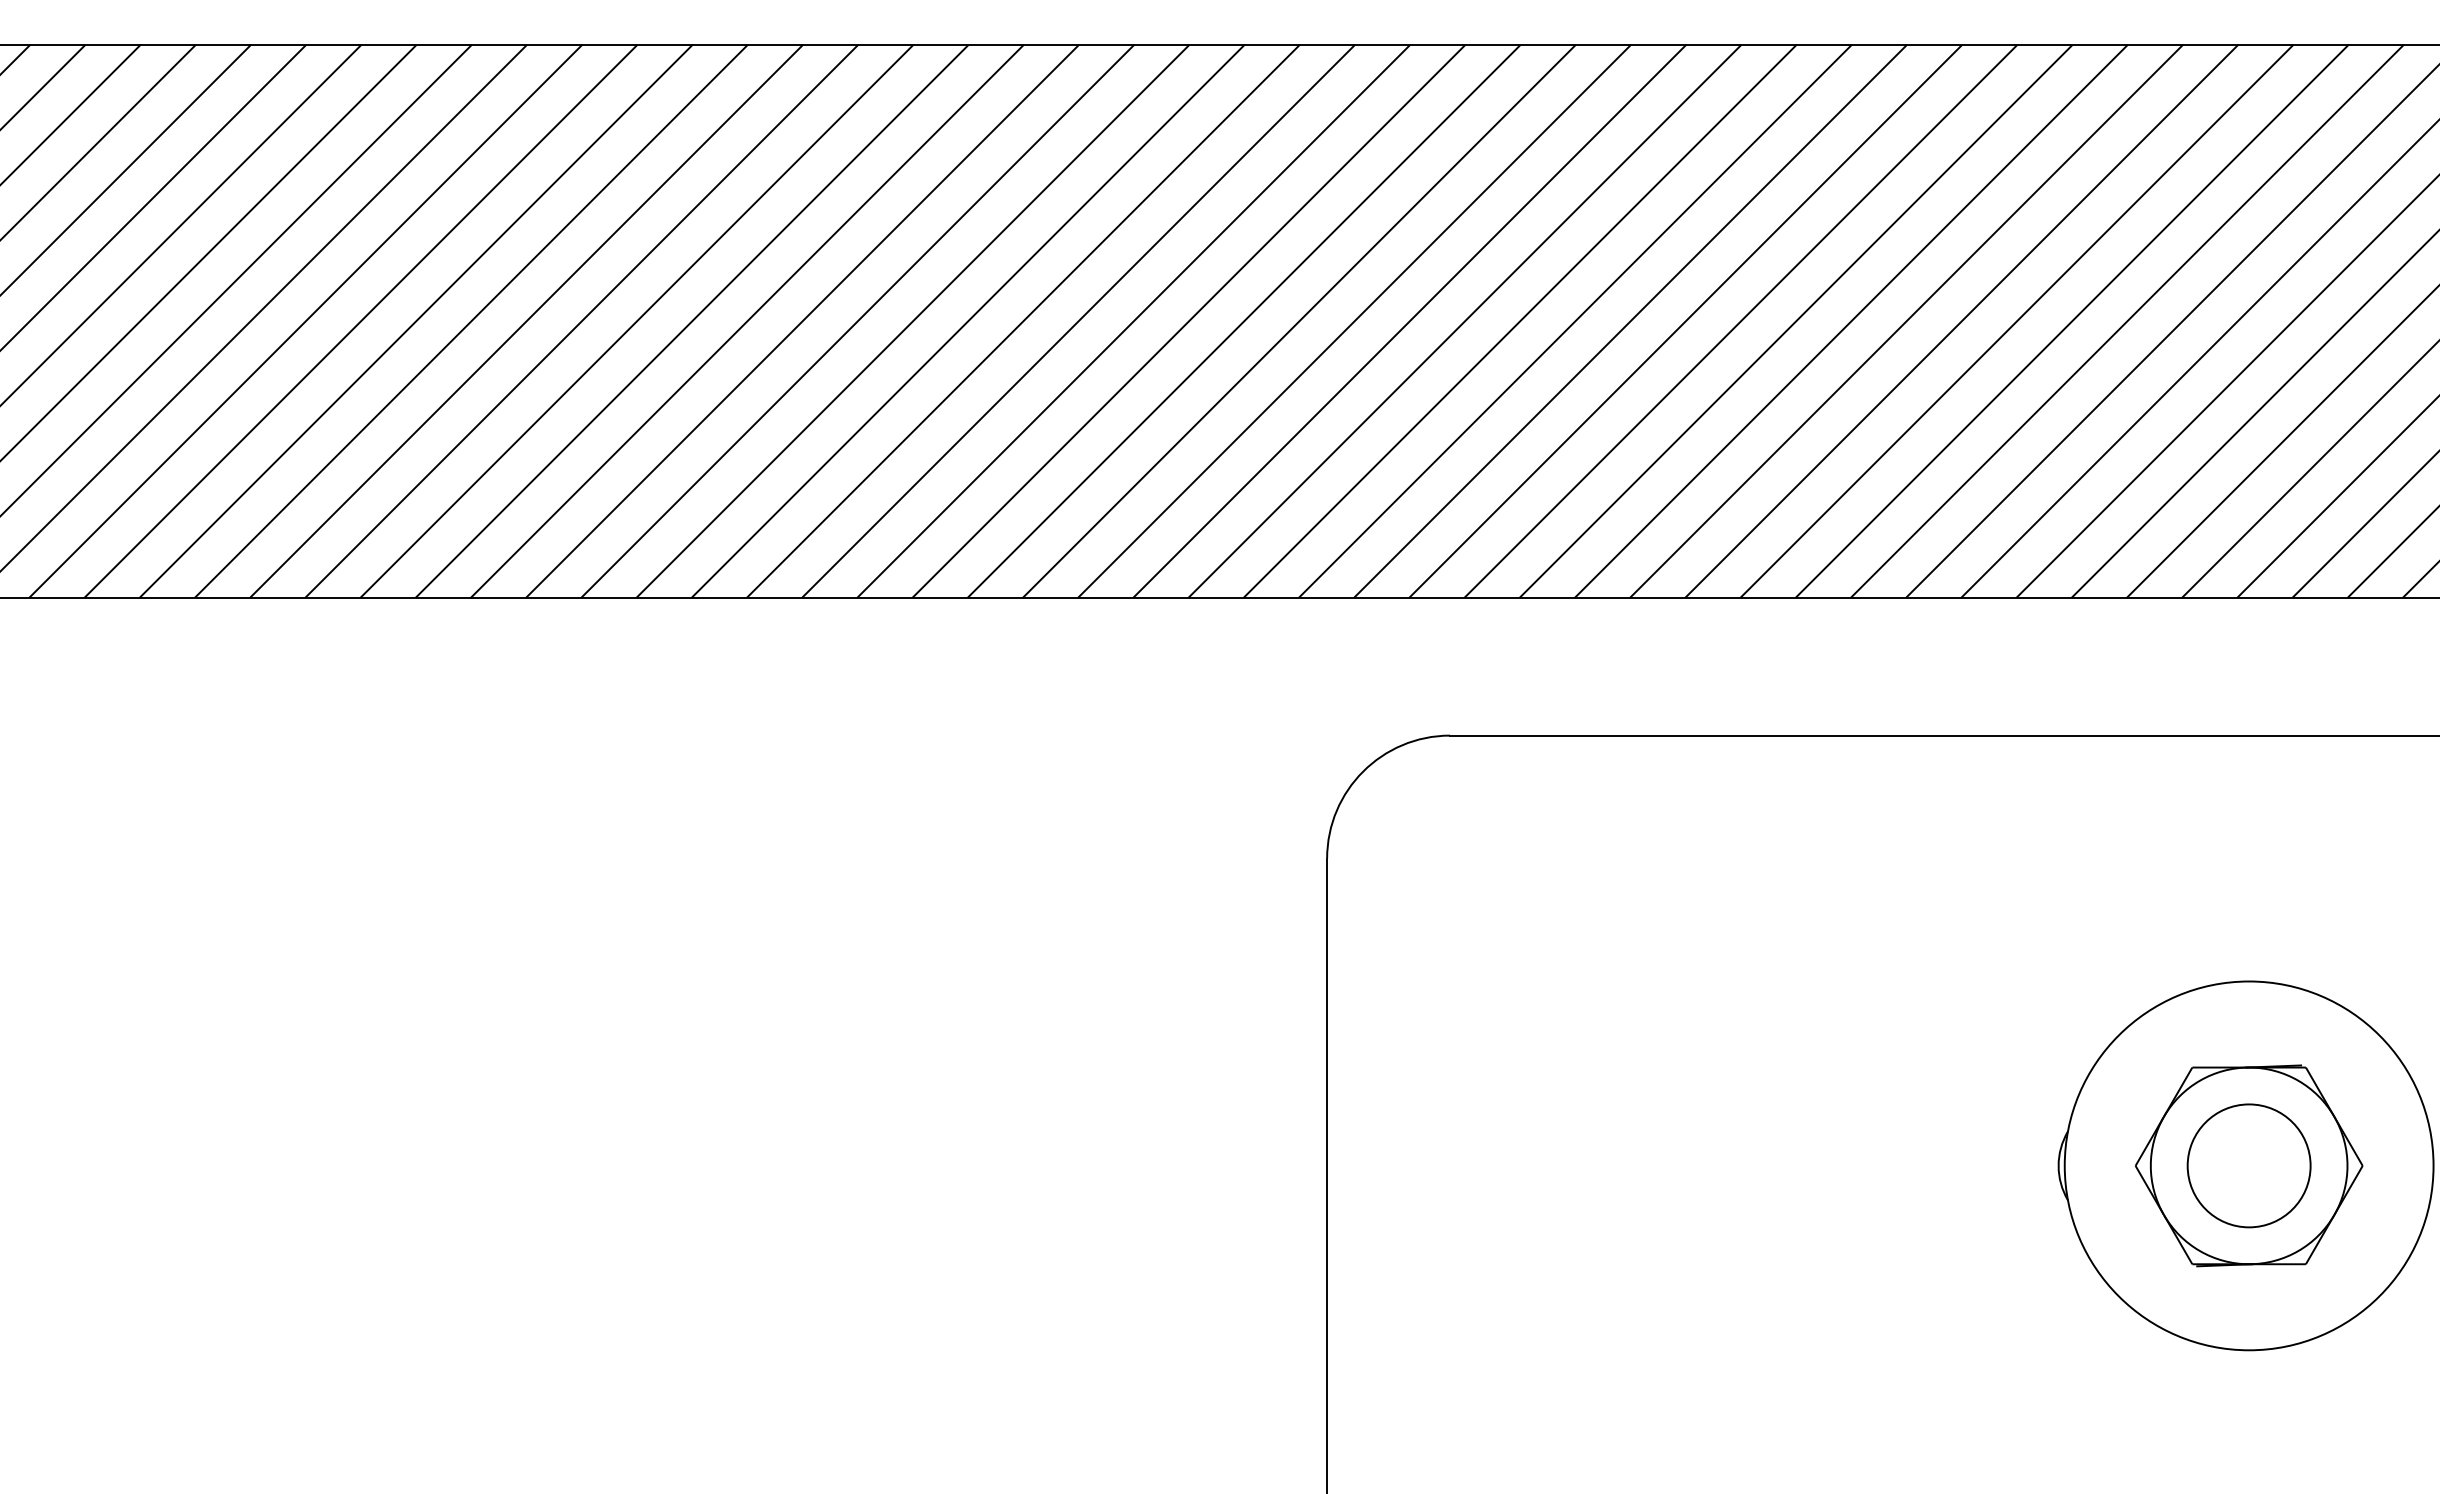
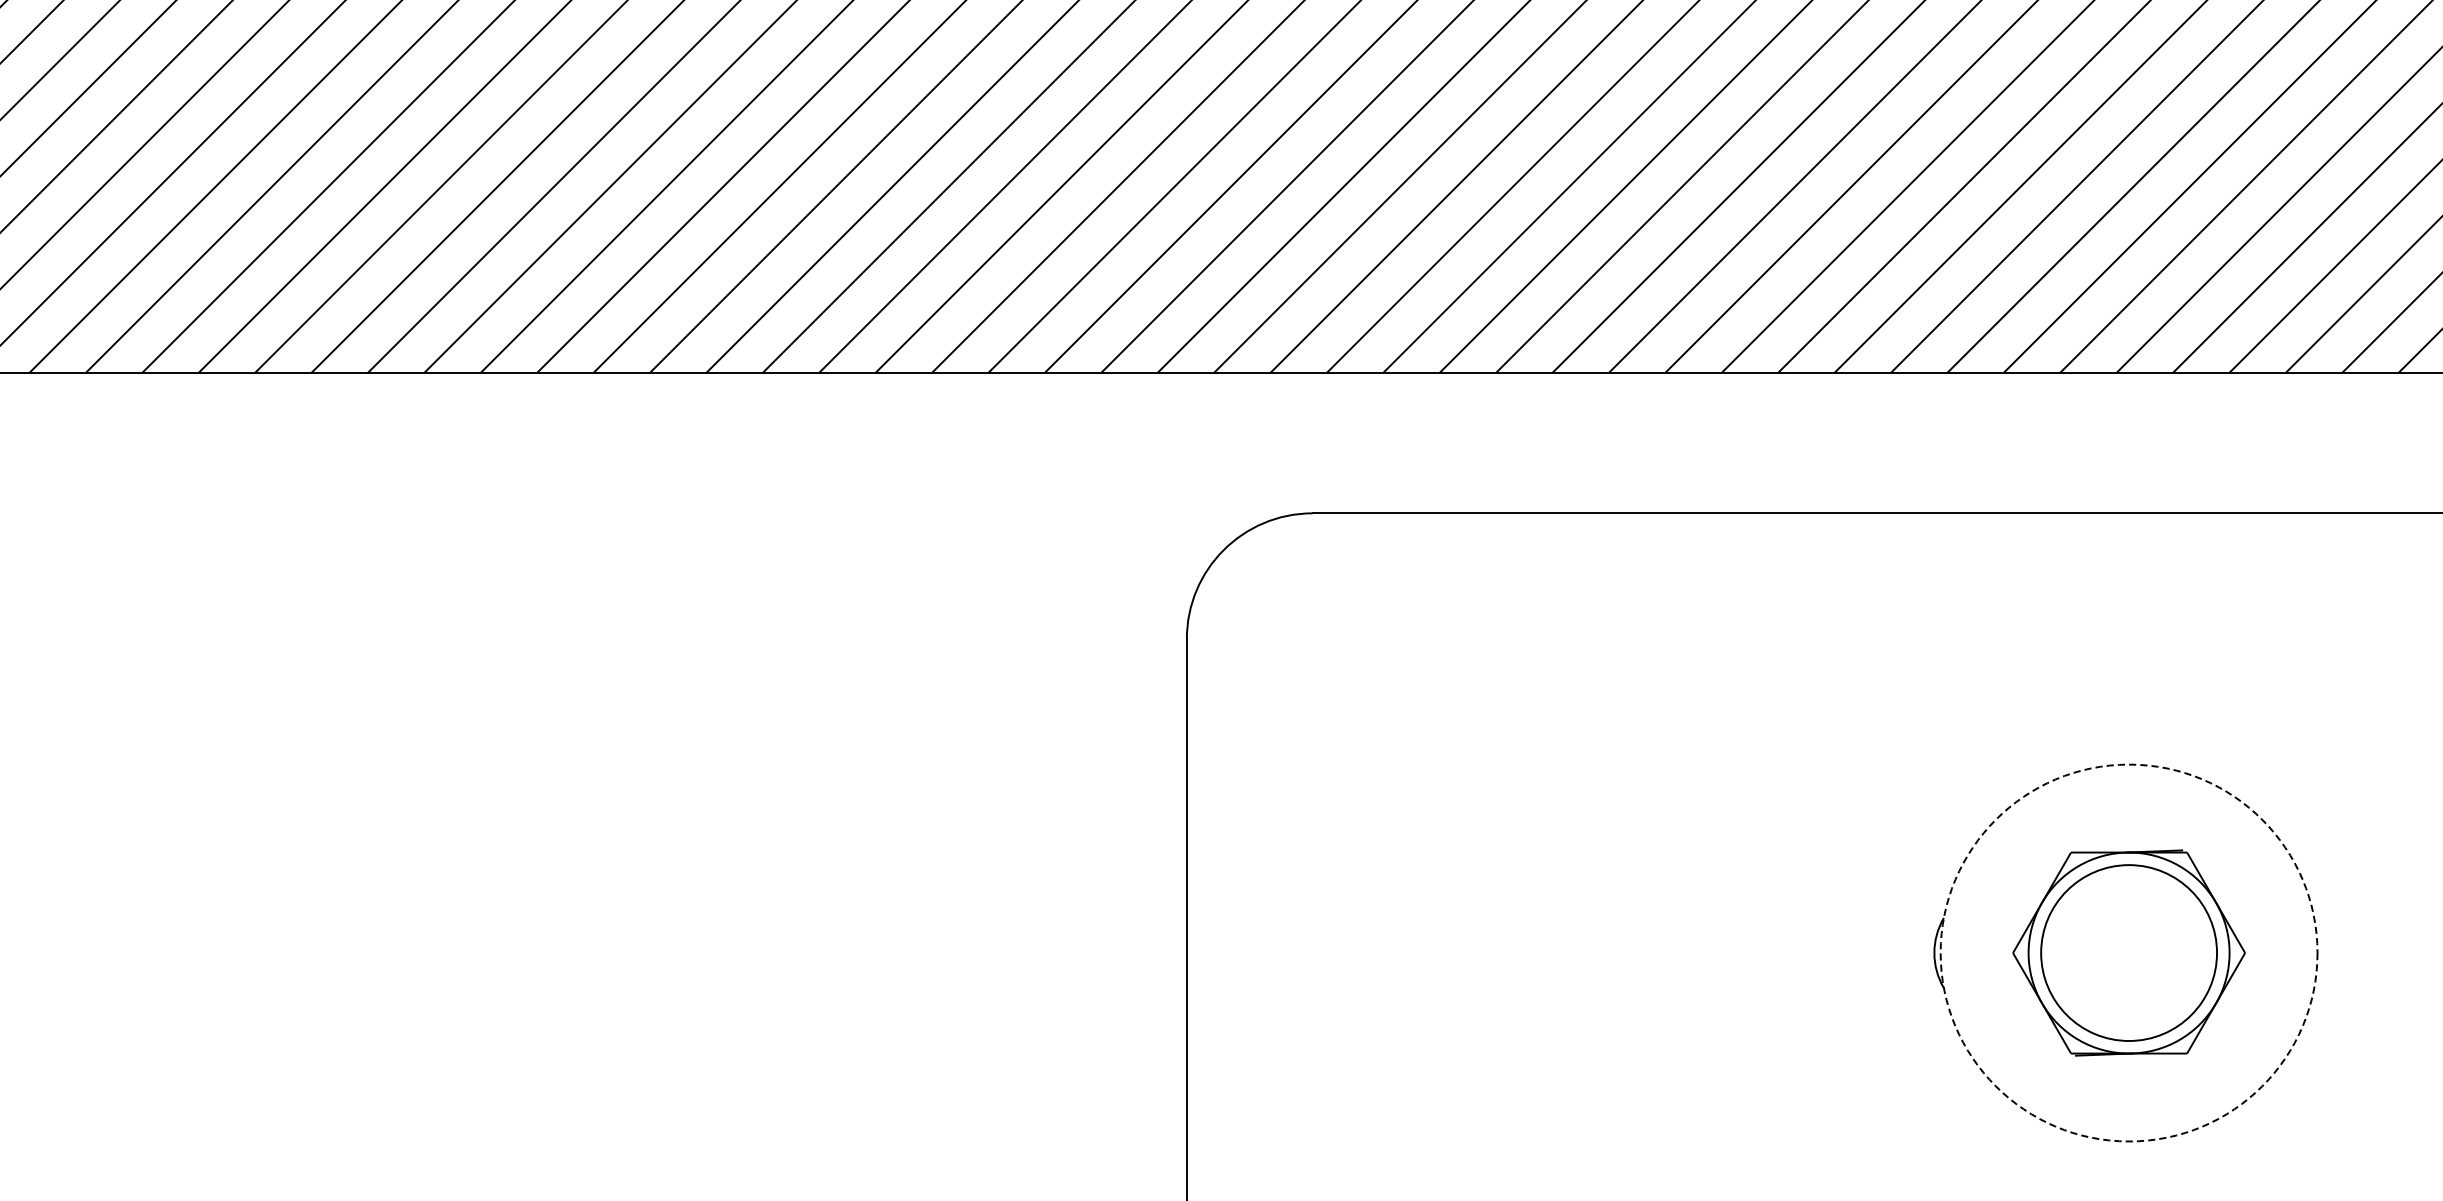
circle: (2248, 1165) -> (2128, 952), size x1.4
circle: (2248, 1165) -> (2128, 952), solid -> dashed

